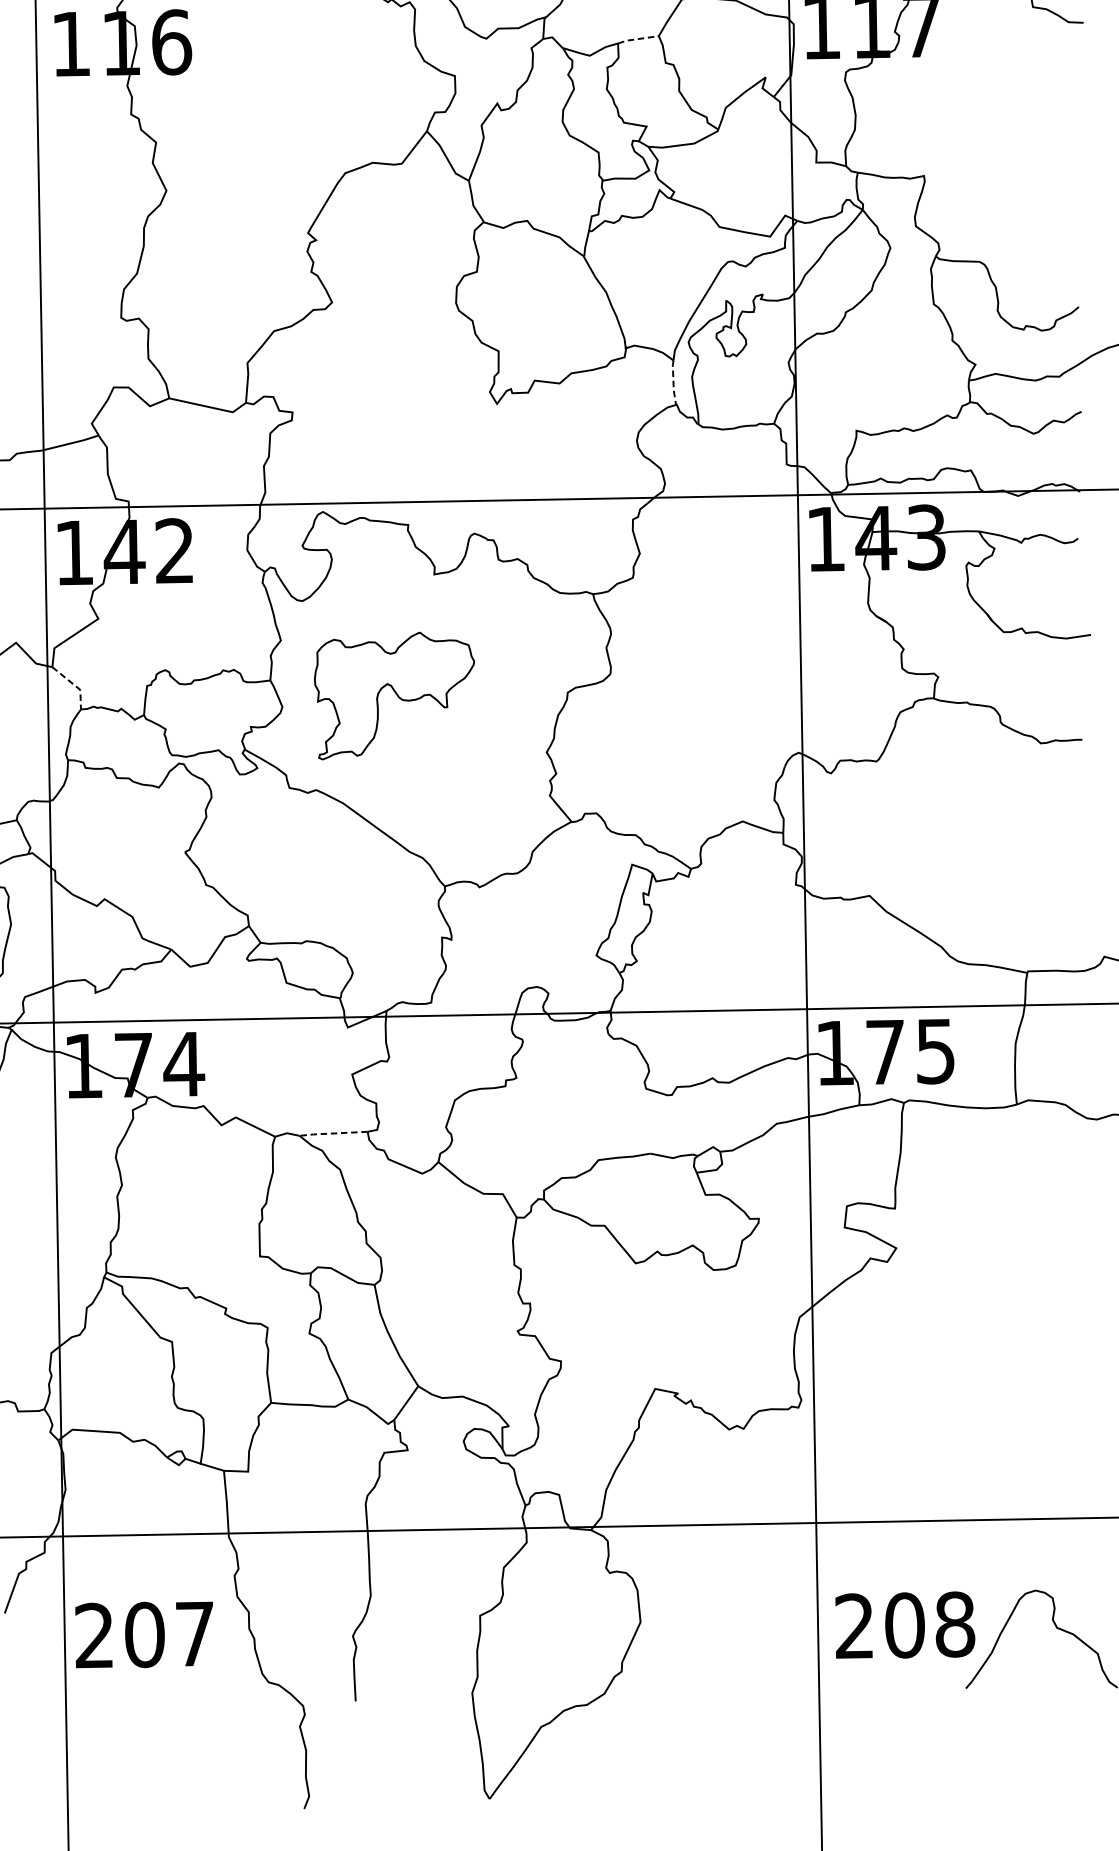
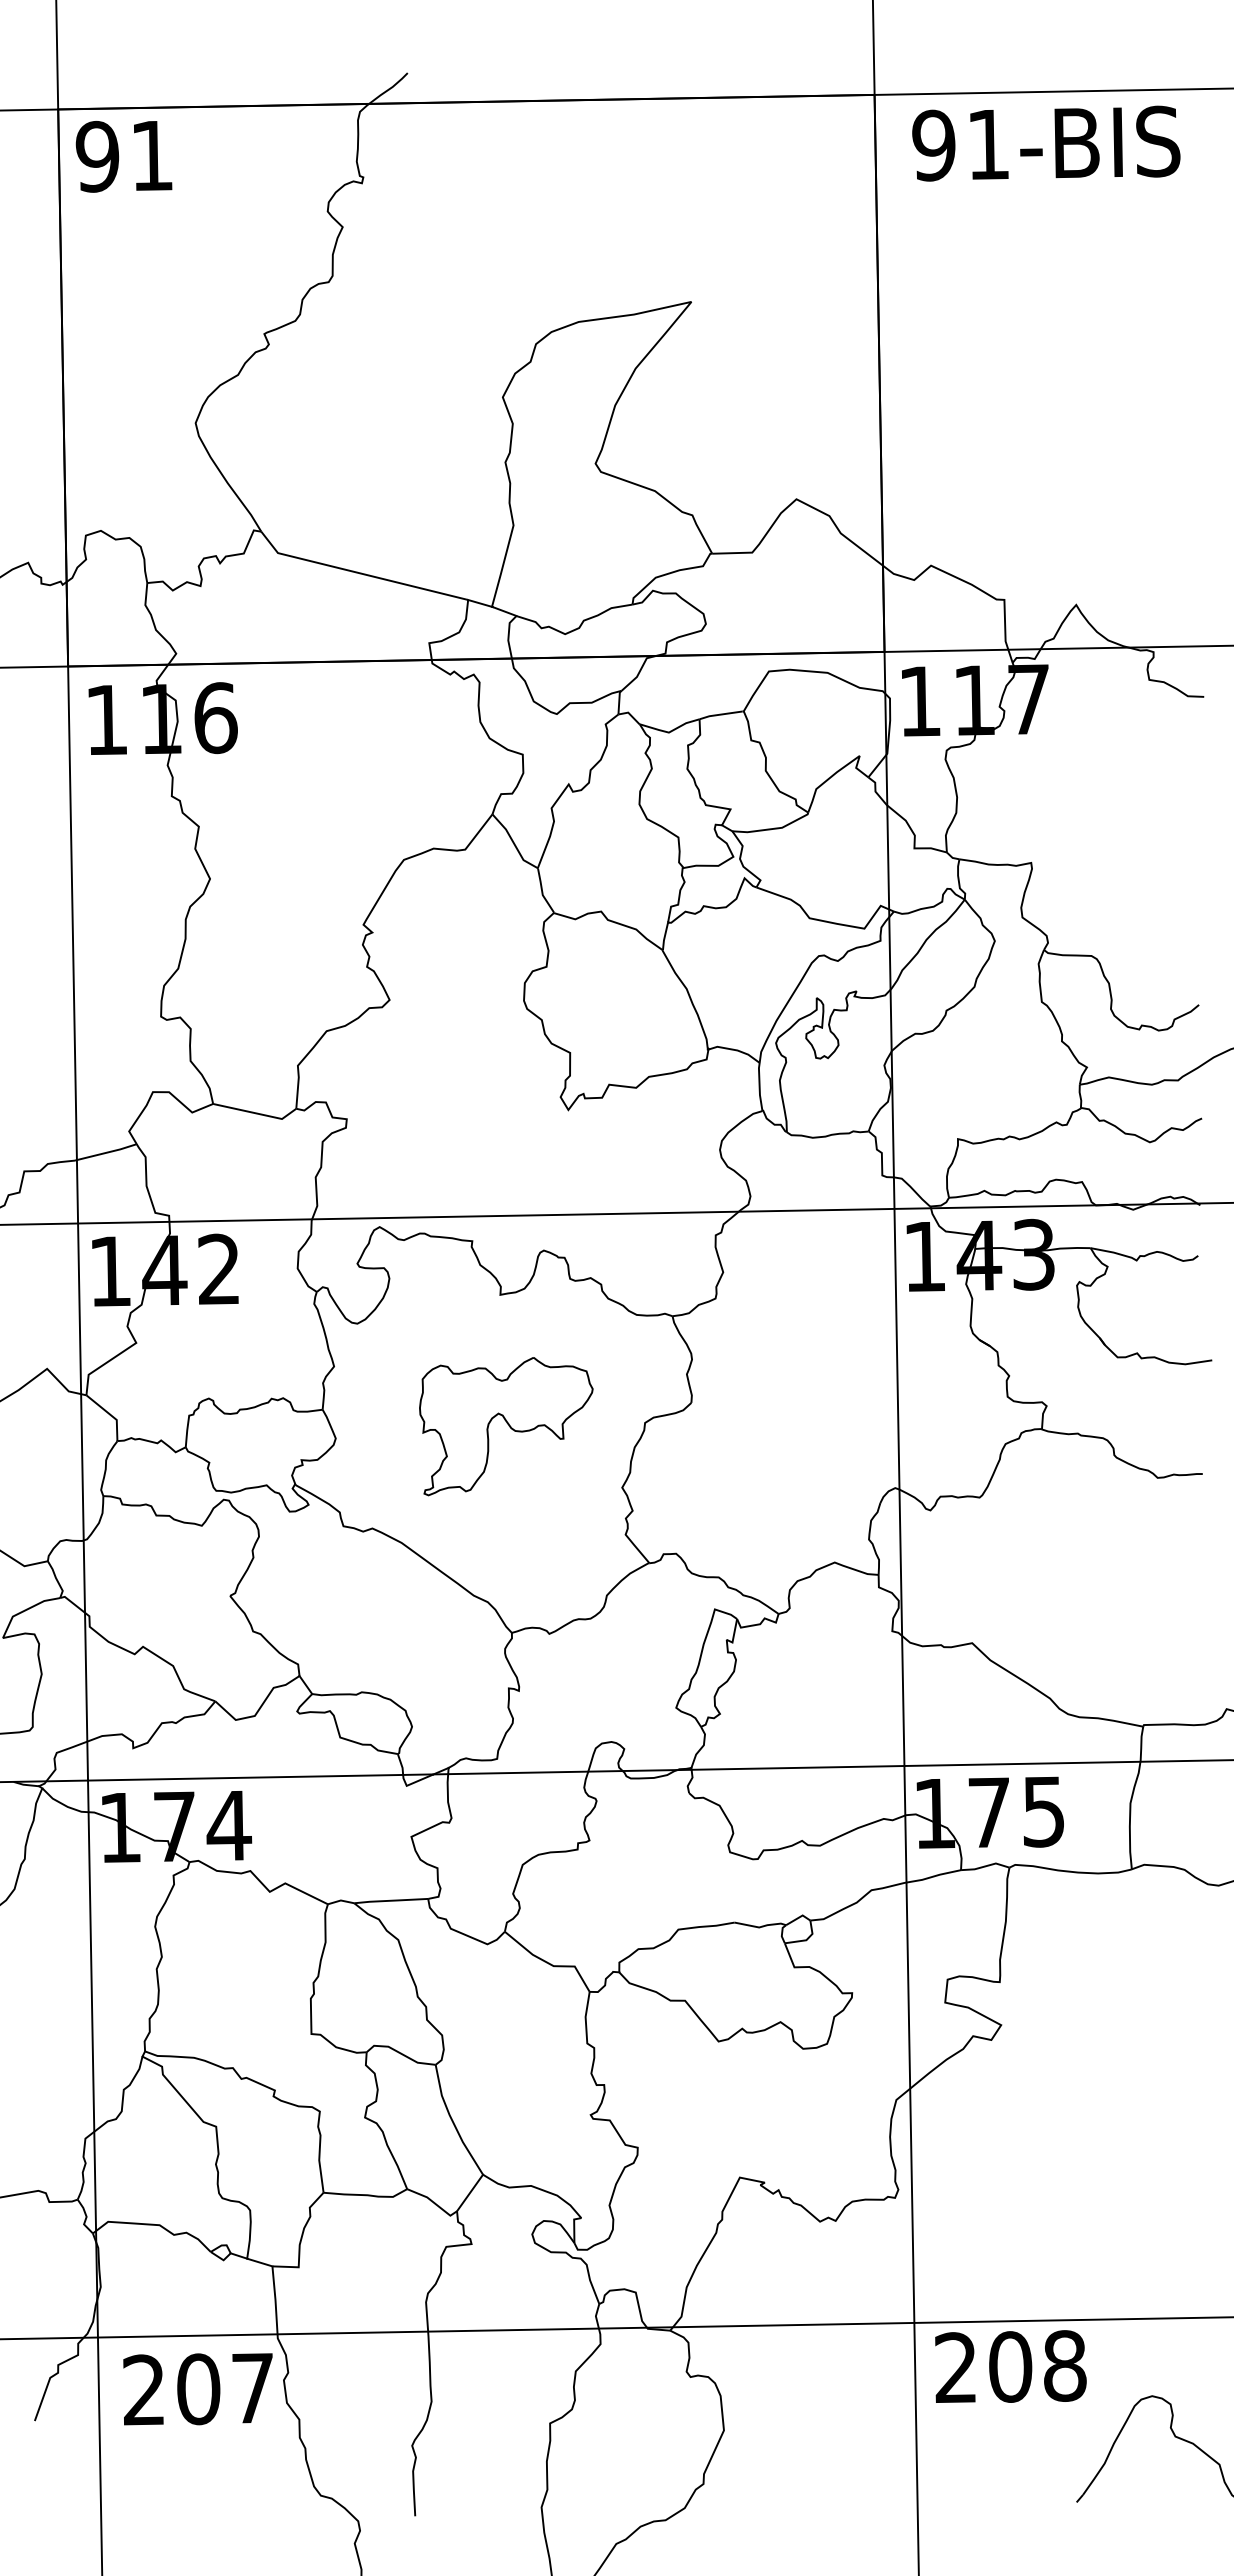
line: (637, 39) -> (720, 714), dashed -> solid
line: (673, 383) -> (759, 1087), dashed -> solid
line: (74, 685) -> (110, 1415), dashed -> solid
part: (394, 695) -> (506, 1426), moved
line: (333, 1133) -> (391, 1900), dashed -> solid
text: (904, 1625) -> (1010, 2366), moved
text: (143, 1635) -> (197, 2389), moved

